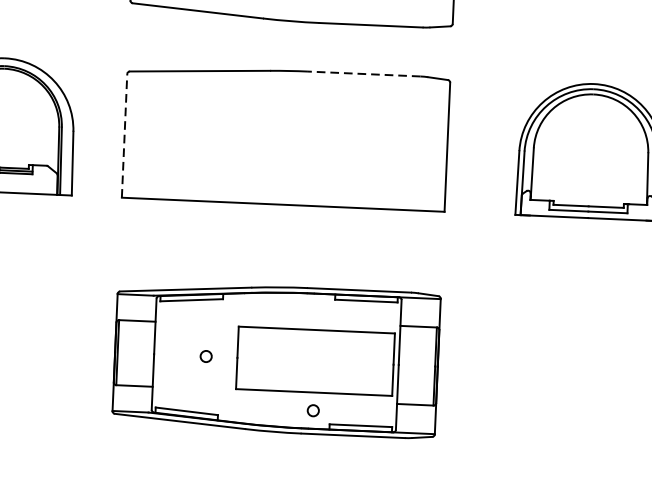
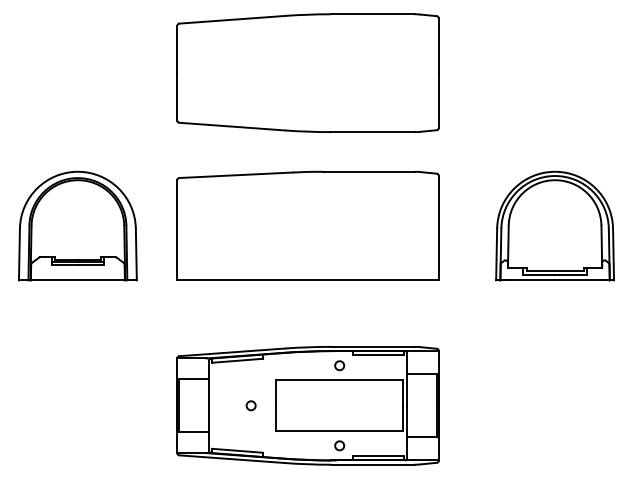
line: (363, 73) -> (368, 171), dashed -> solid
line: (124, 134) -> (177, 229), dashed -> solid
circle: (317, 311) -> (339, 365), added

